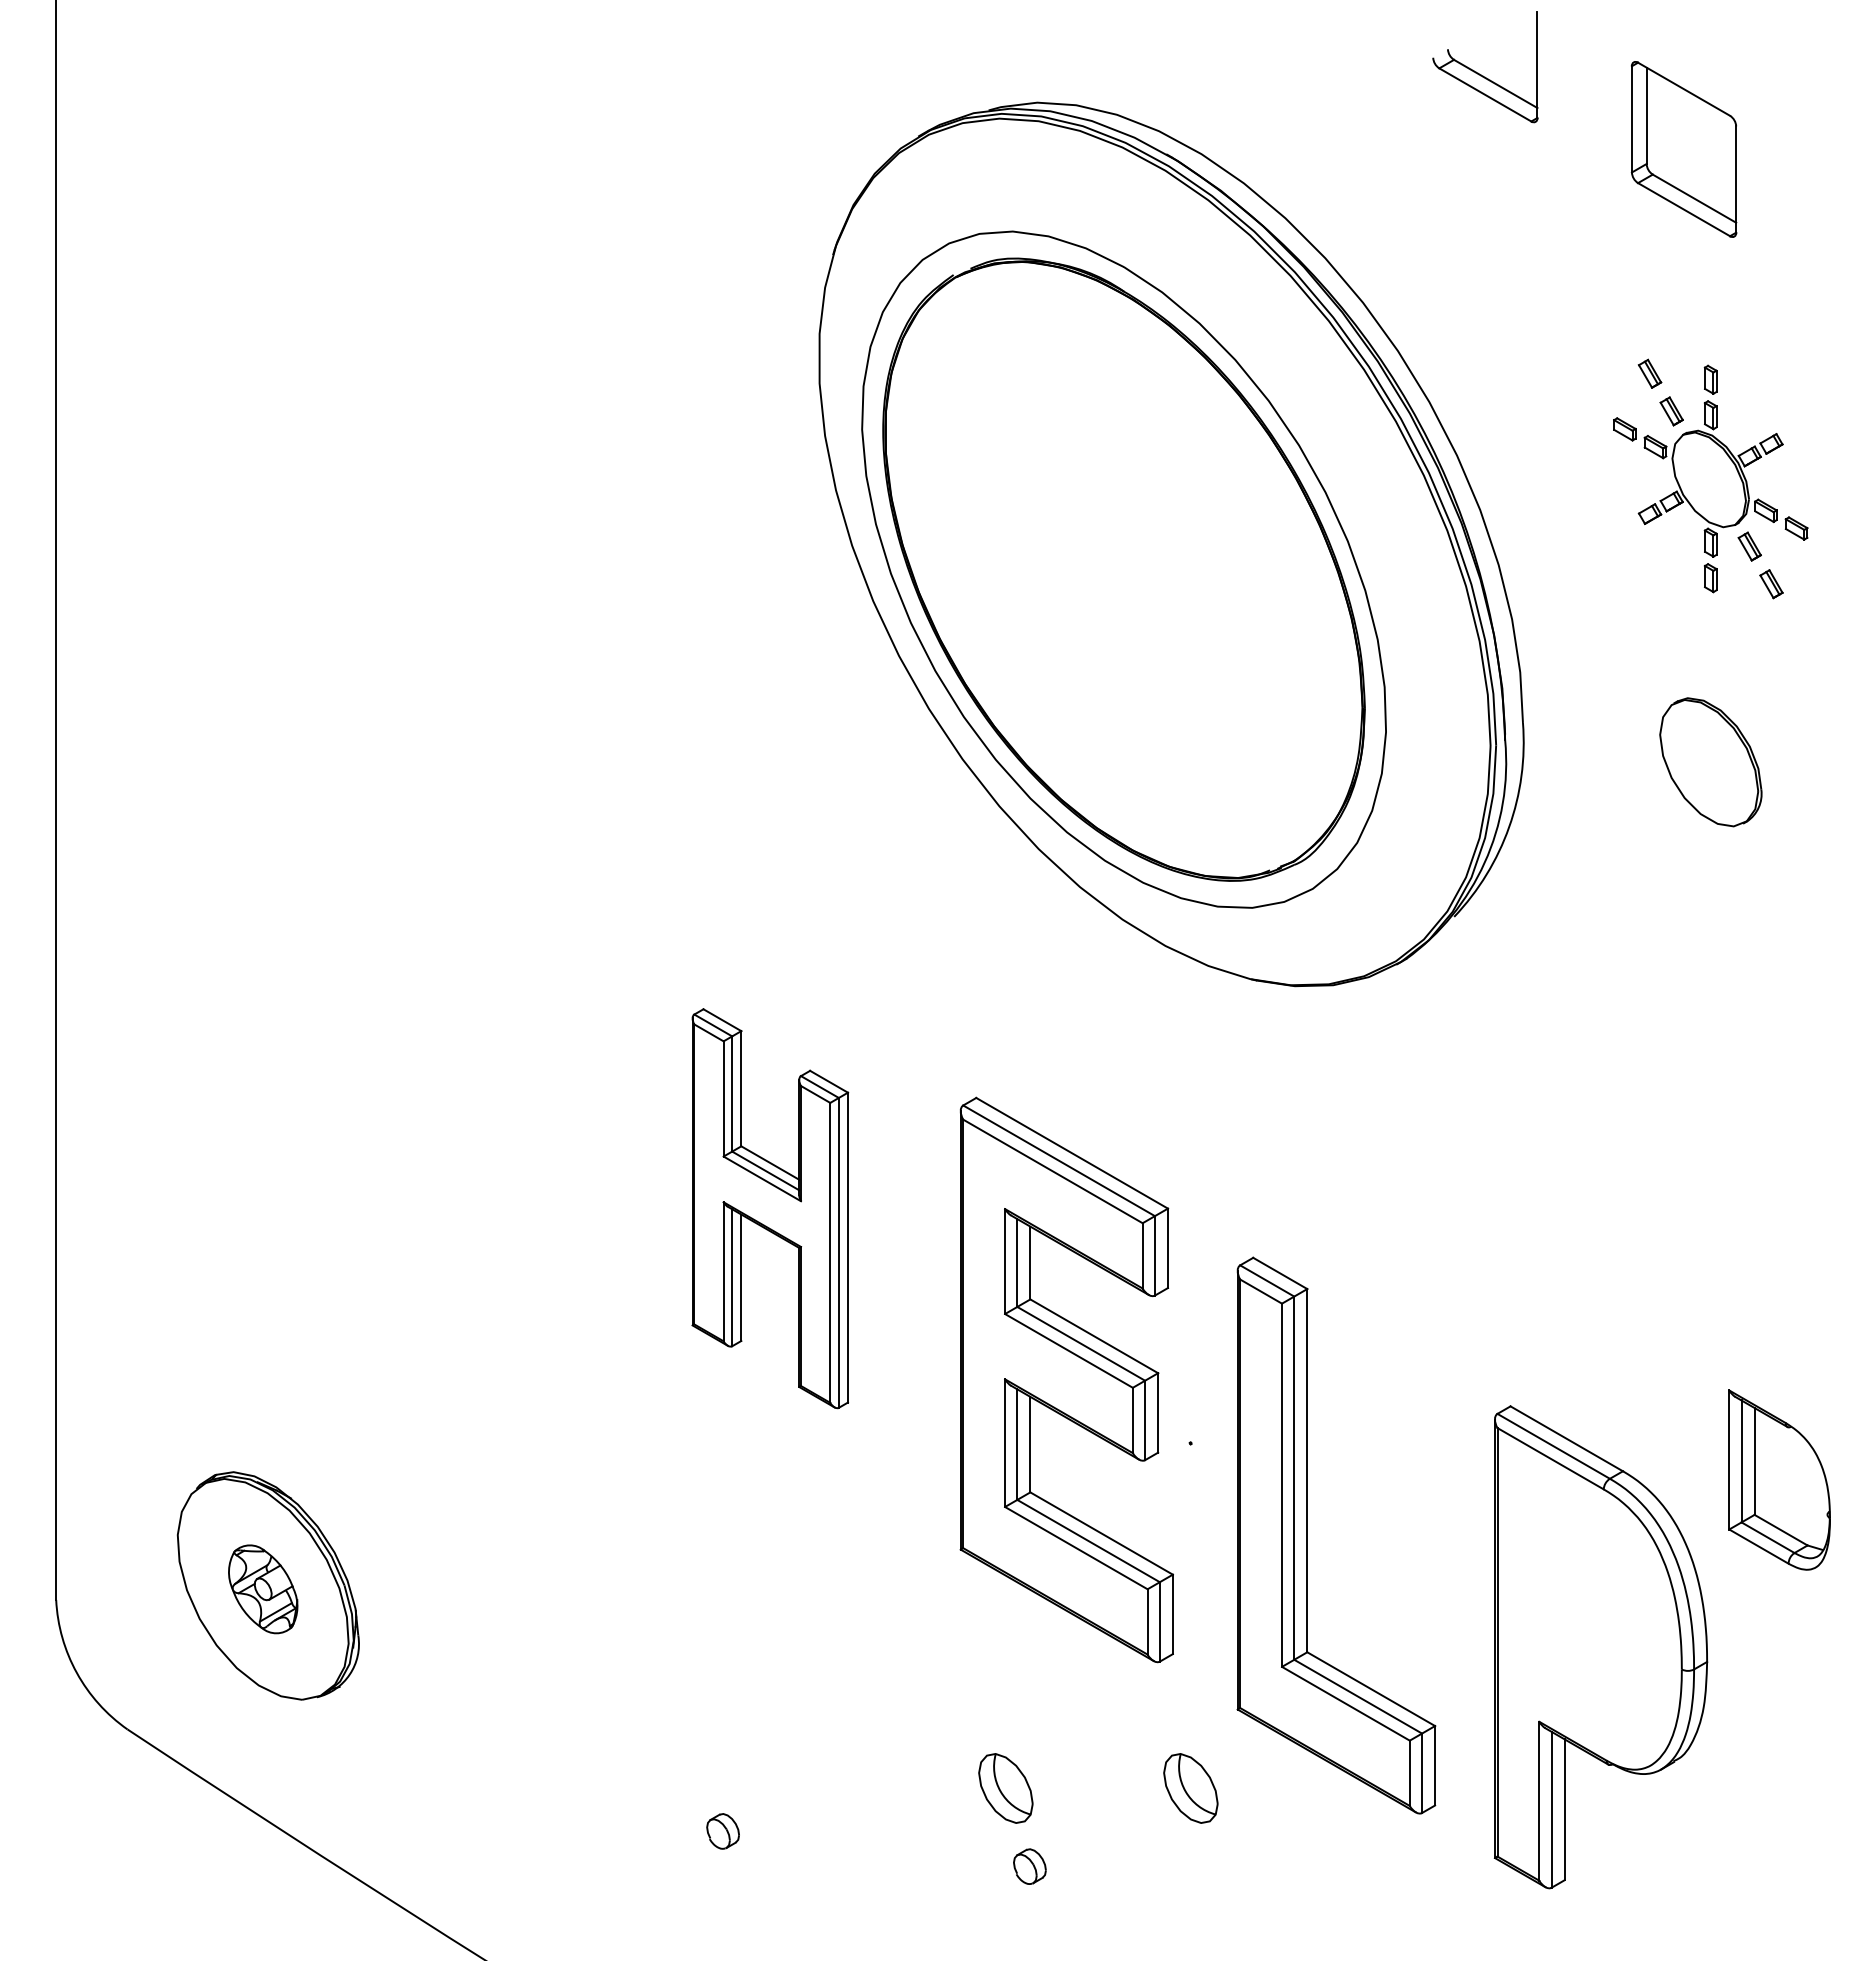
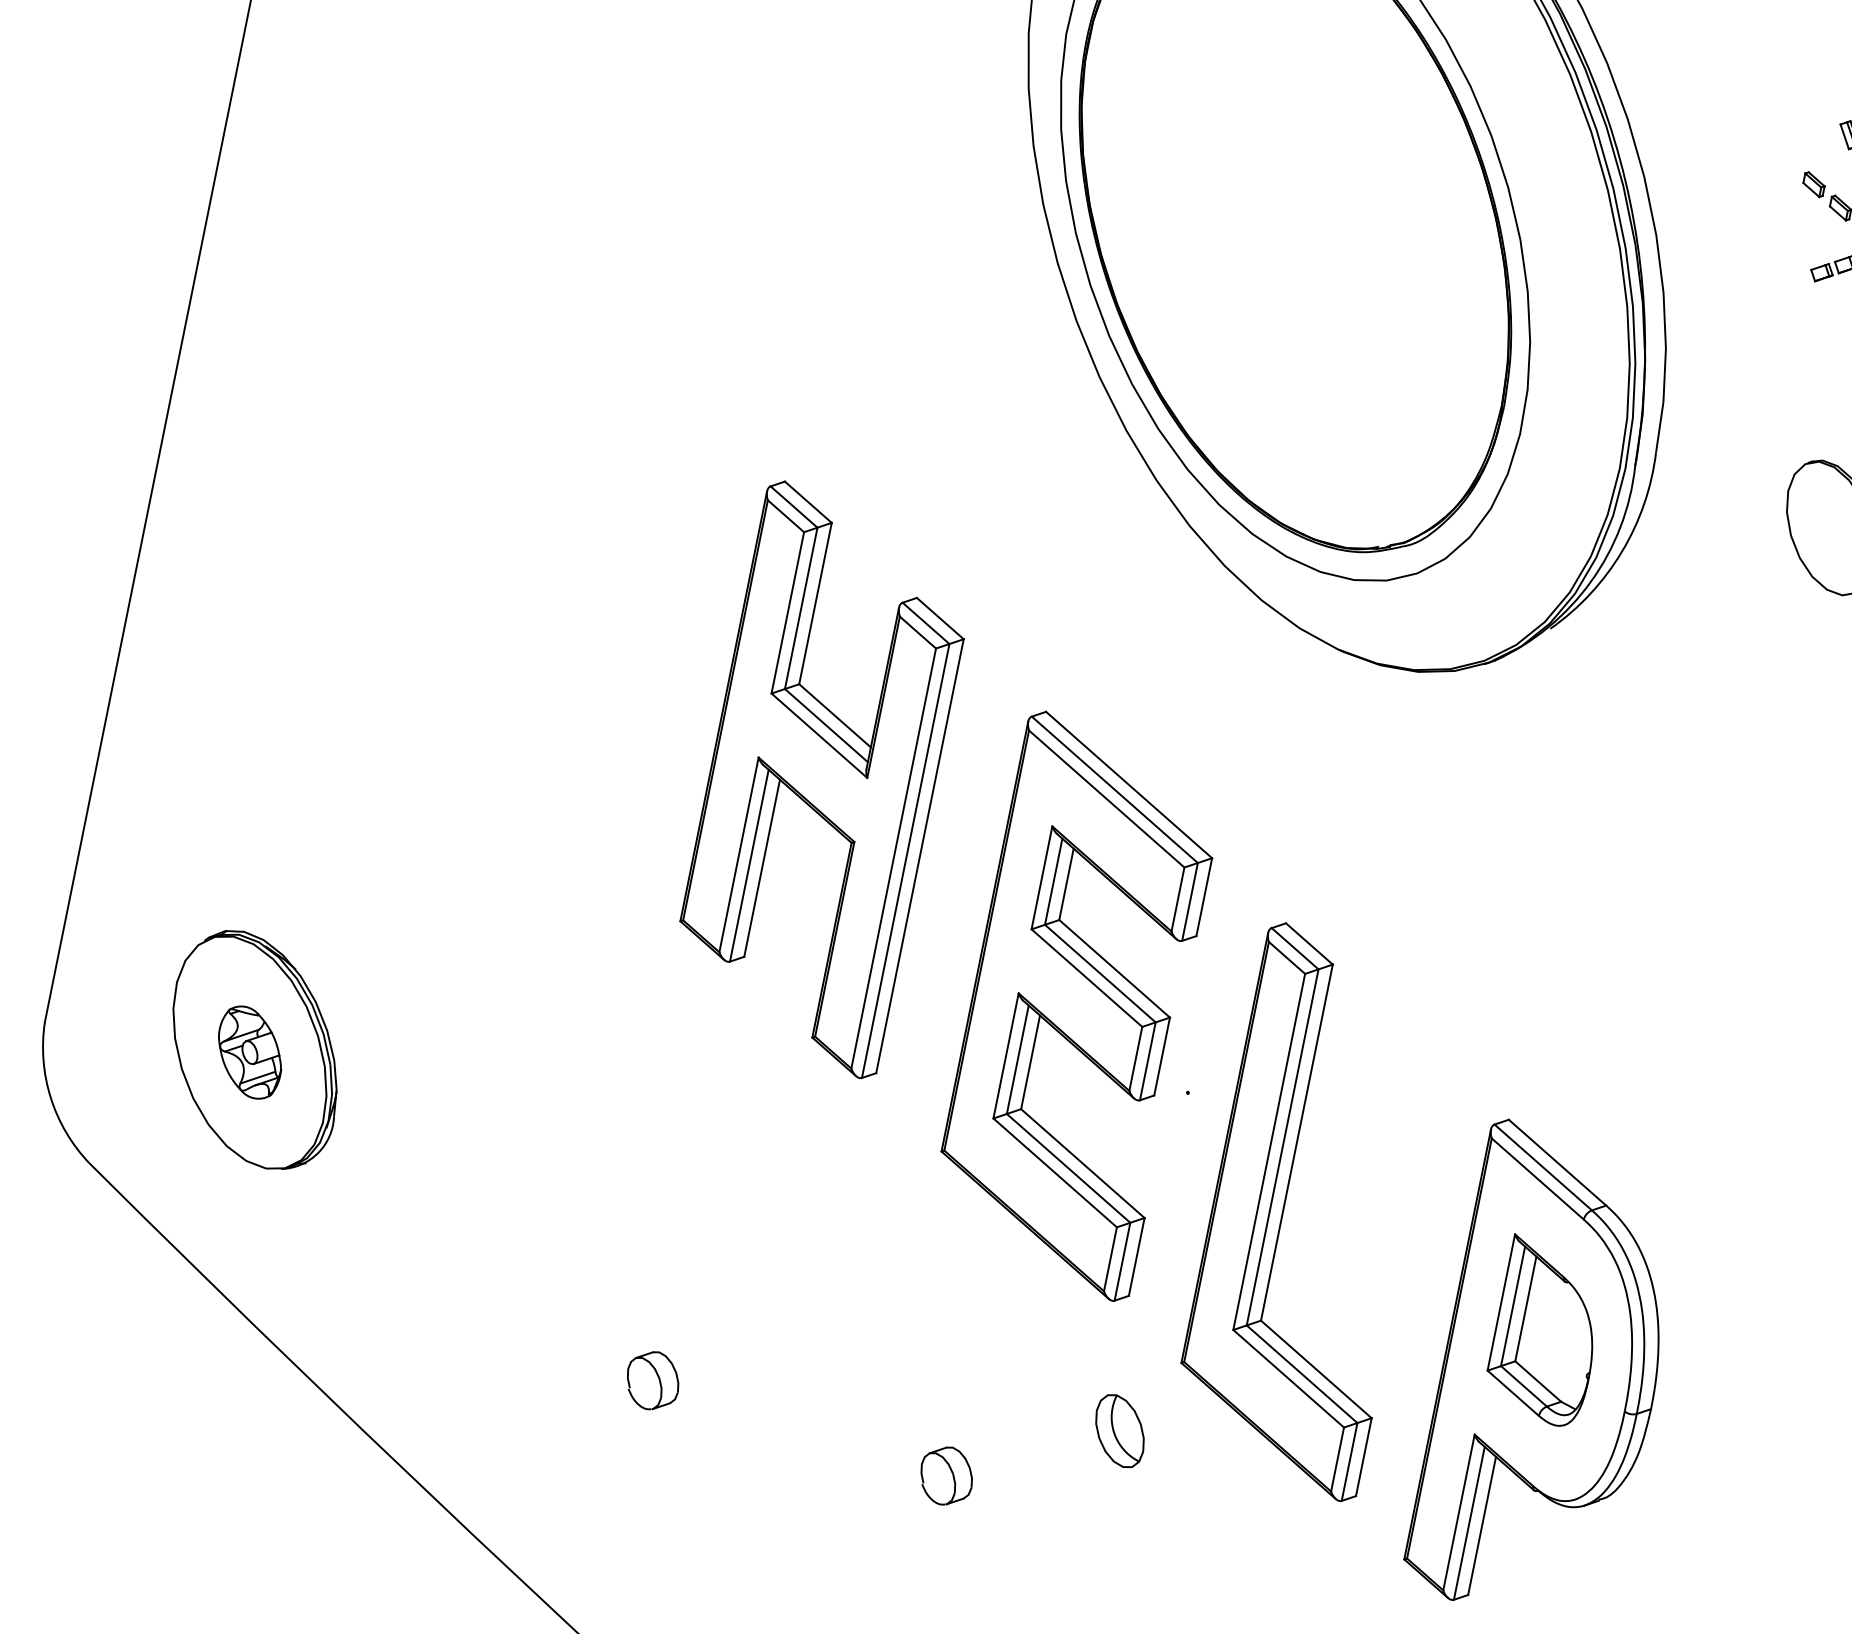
part: (770, 1208) -> (822, 779), size x1.43
part: (1779, 1479) -> (1546, 1331), moved
part: (1005, 1788) -> (938, 1394), removed
part: (722, 1831) -> (652, 1380), size x1.67
part: (1029, 1866) -> (946, 1475), size x1.67

